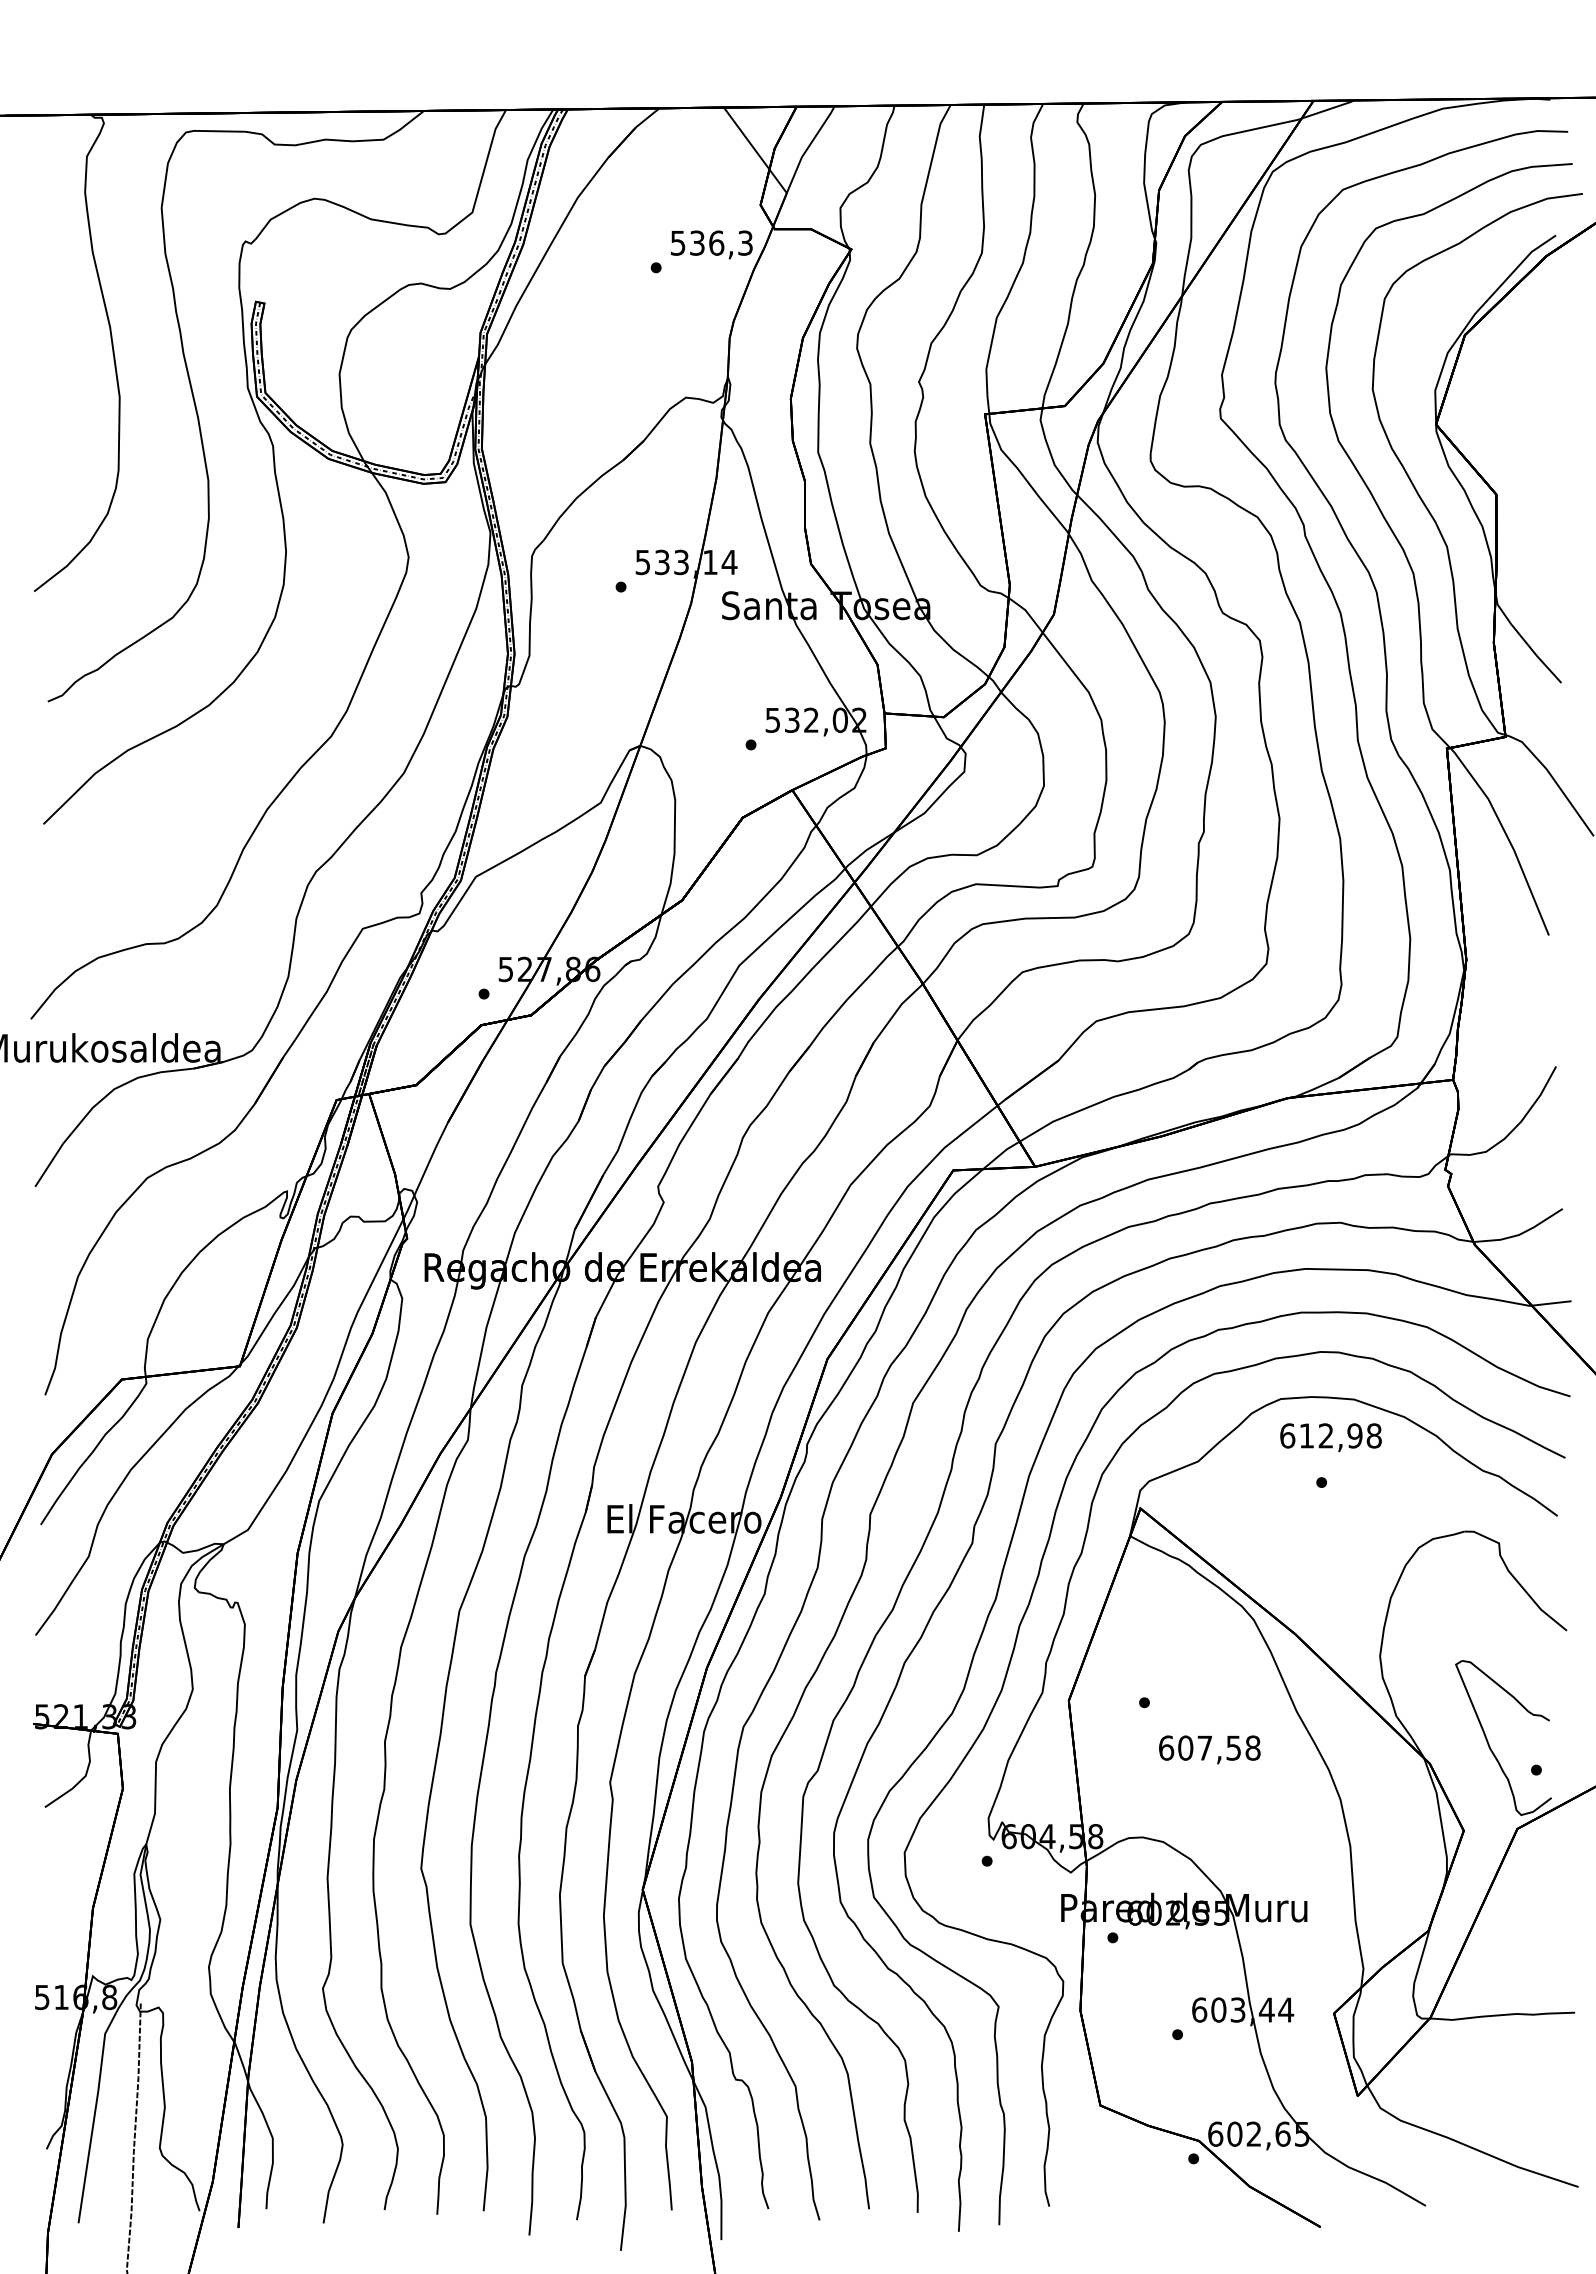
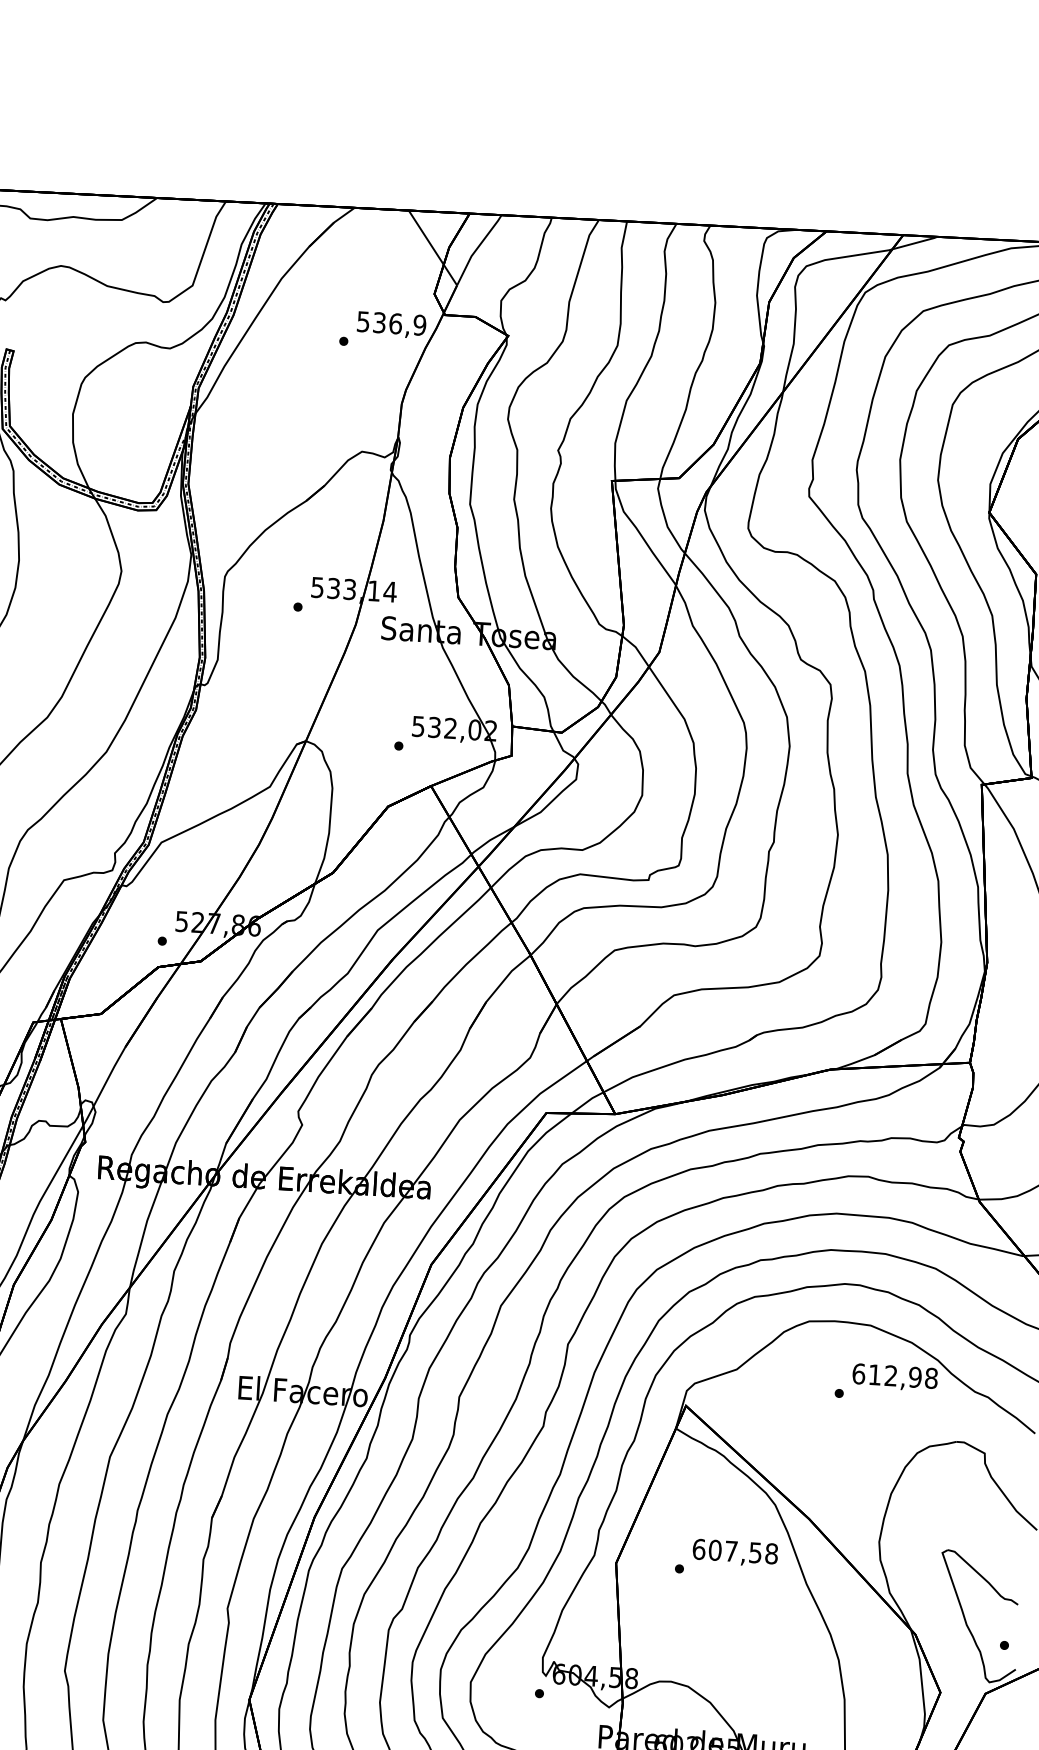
text: (744, 242) -> (419, 324), 536,3 -> 536,9
text: (1330, 1437) -> (894, 1377), moved
text: (1209, 1749) -> (735, 1552), moved

